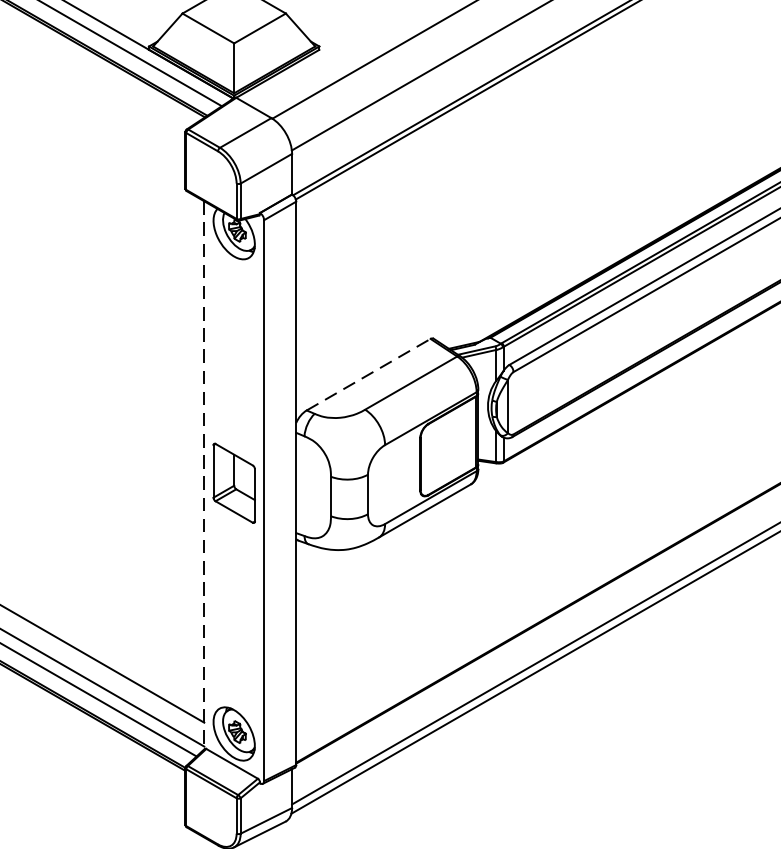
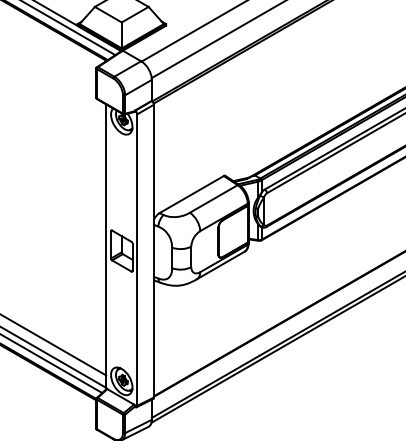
line: (370, 374) -> (192, 194), dashed -> solid
line: (204, 476) -> (106, 247), dashed -> solid

